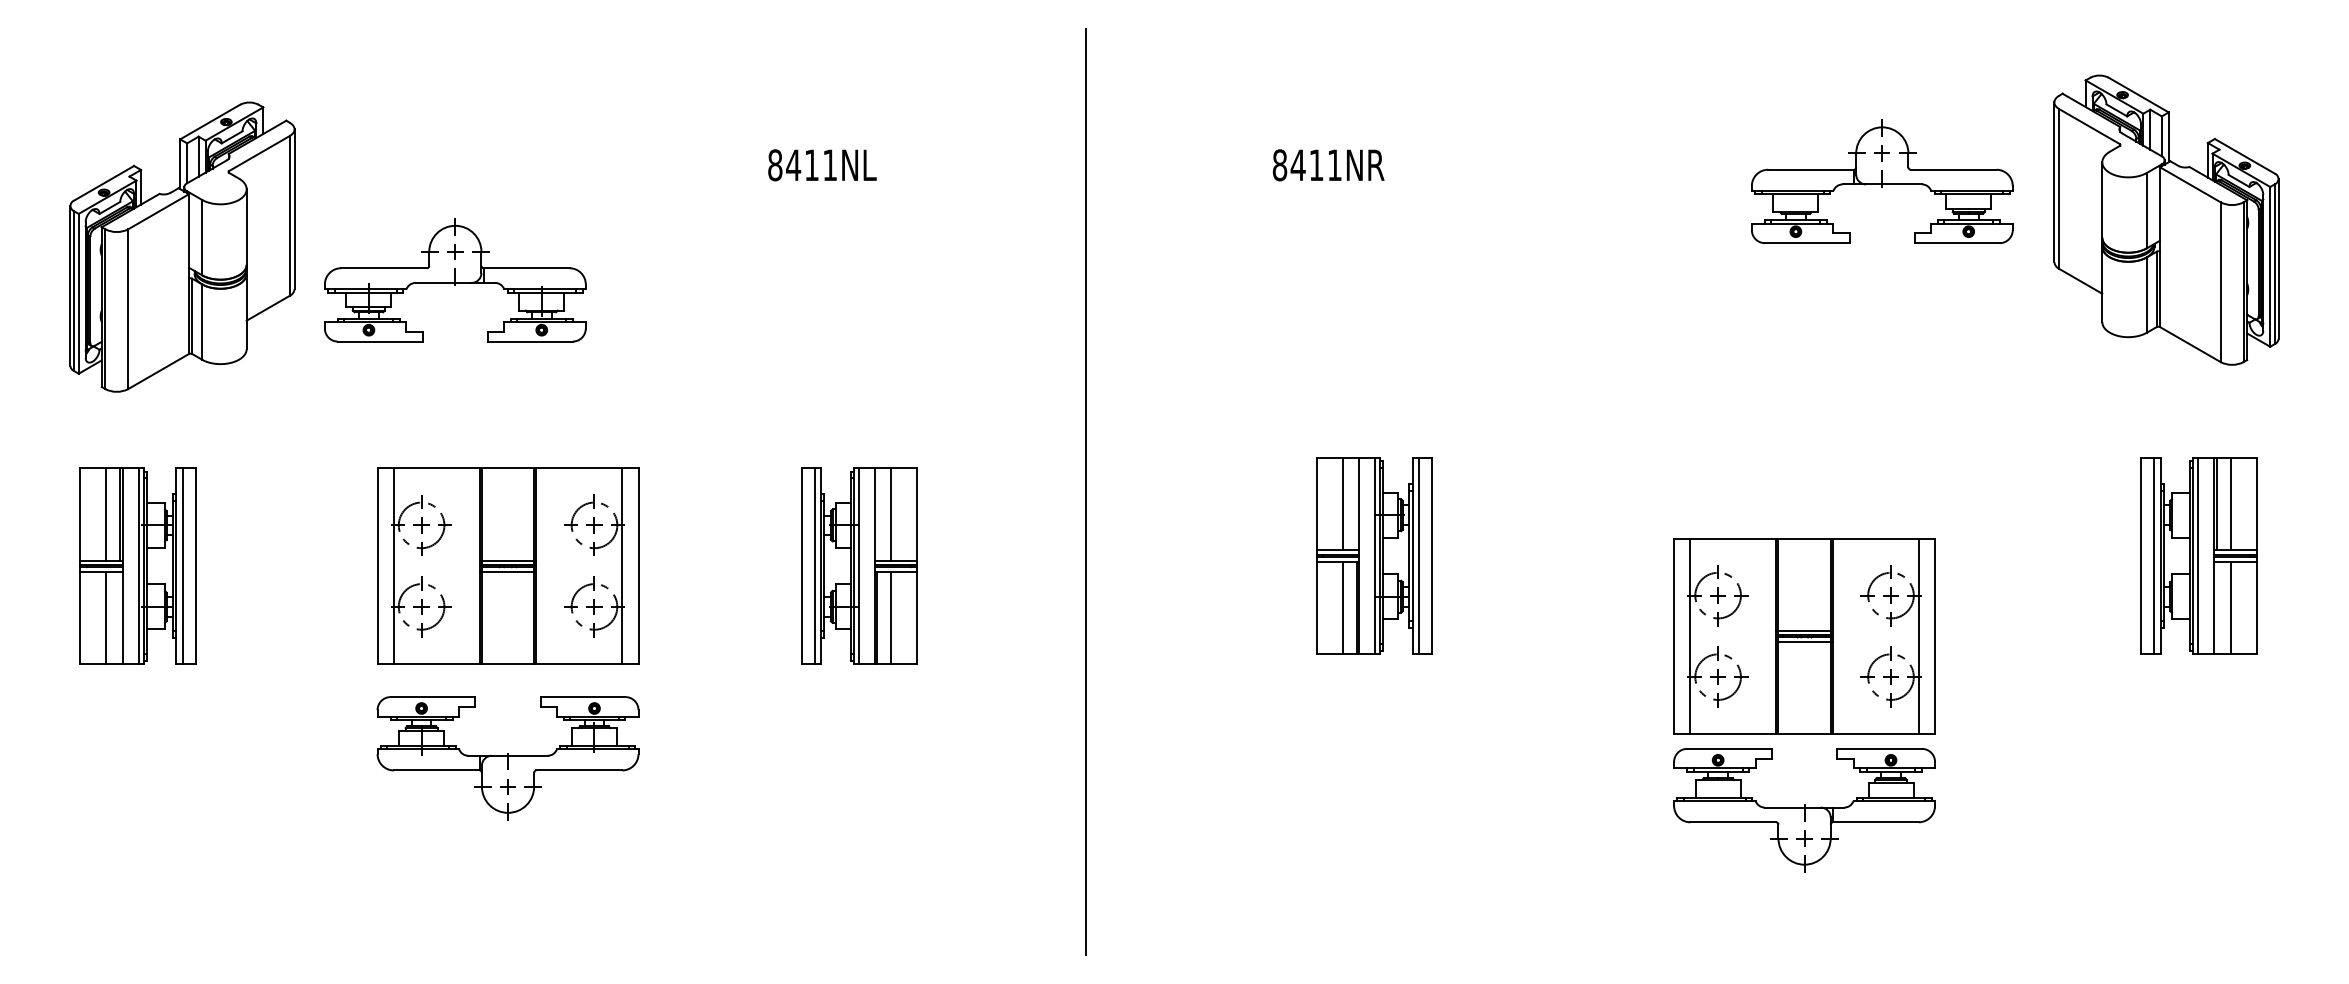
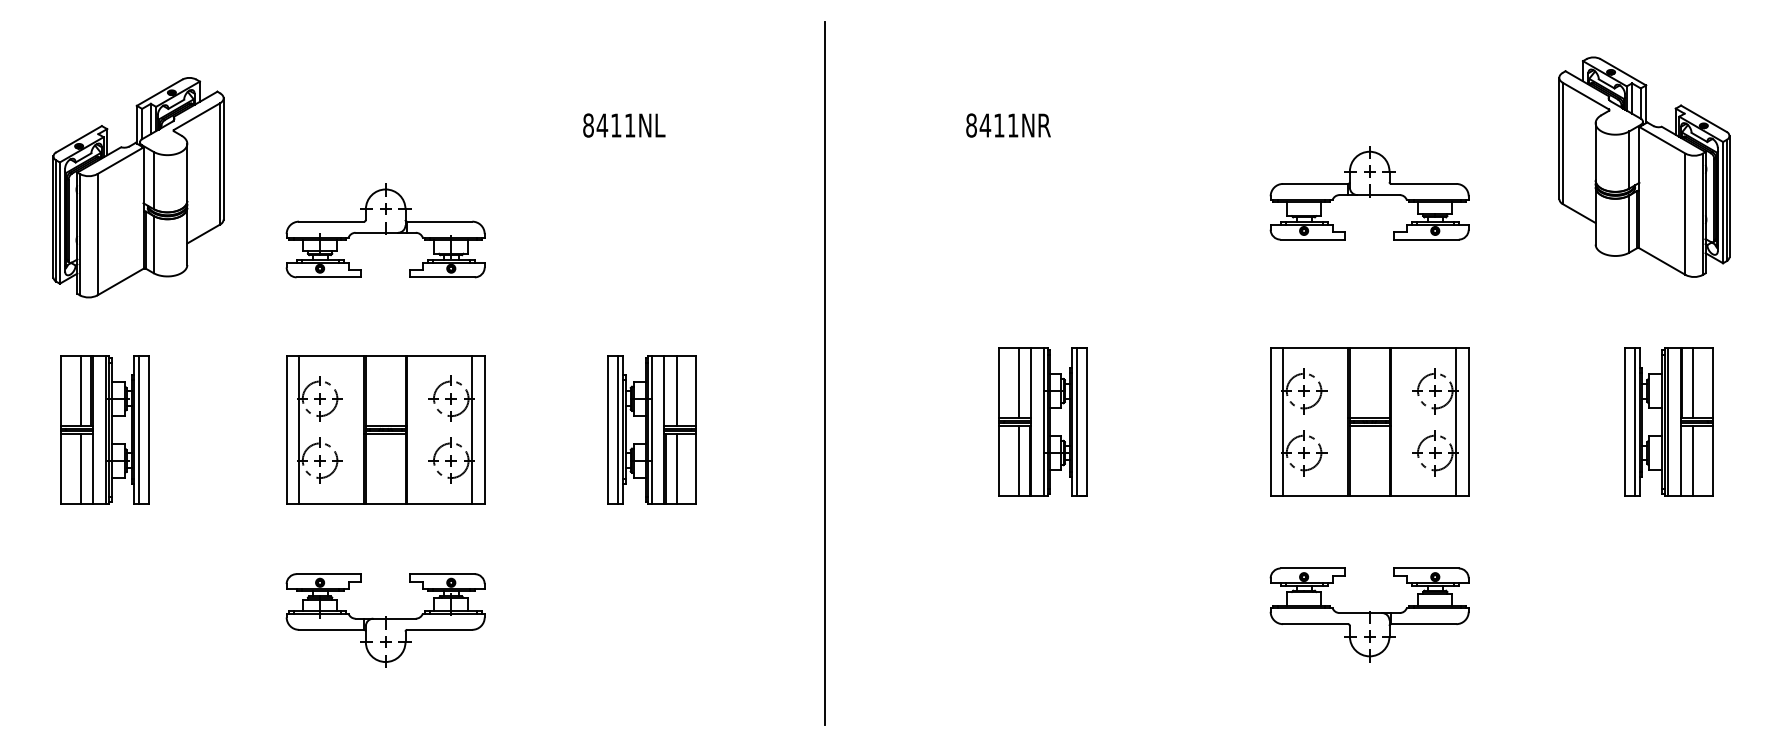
part: (1882, 182) -> (1369, 193), moved
part: (455, 279) -> (385, 230), moved
part: (1804, 635) -> (1369, 421), moved
part: (507, 758) -> (385, 620), moved

